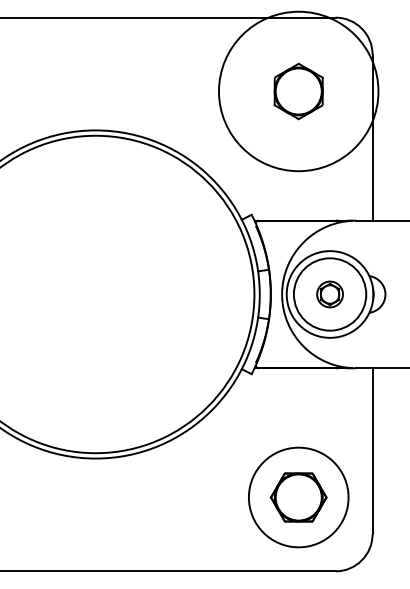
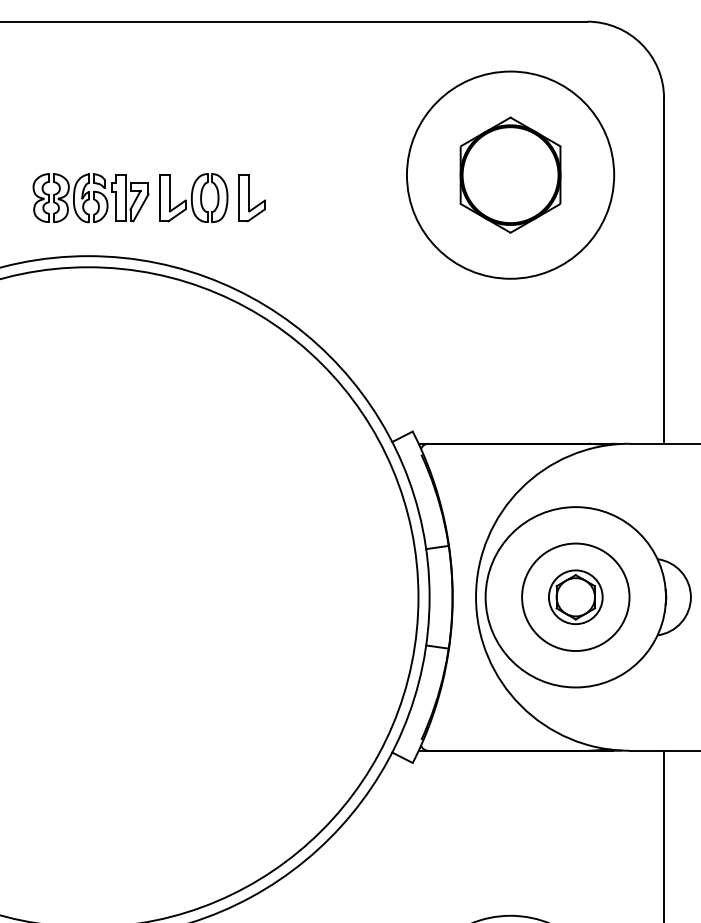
circle: (298, 91) -> (510, 175), size x0.62
part: (124, 102) -> (148, 198), added
circle: (329, 294) -> (574, 597), size x0.71

